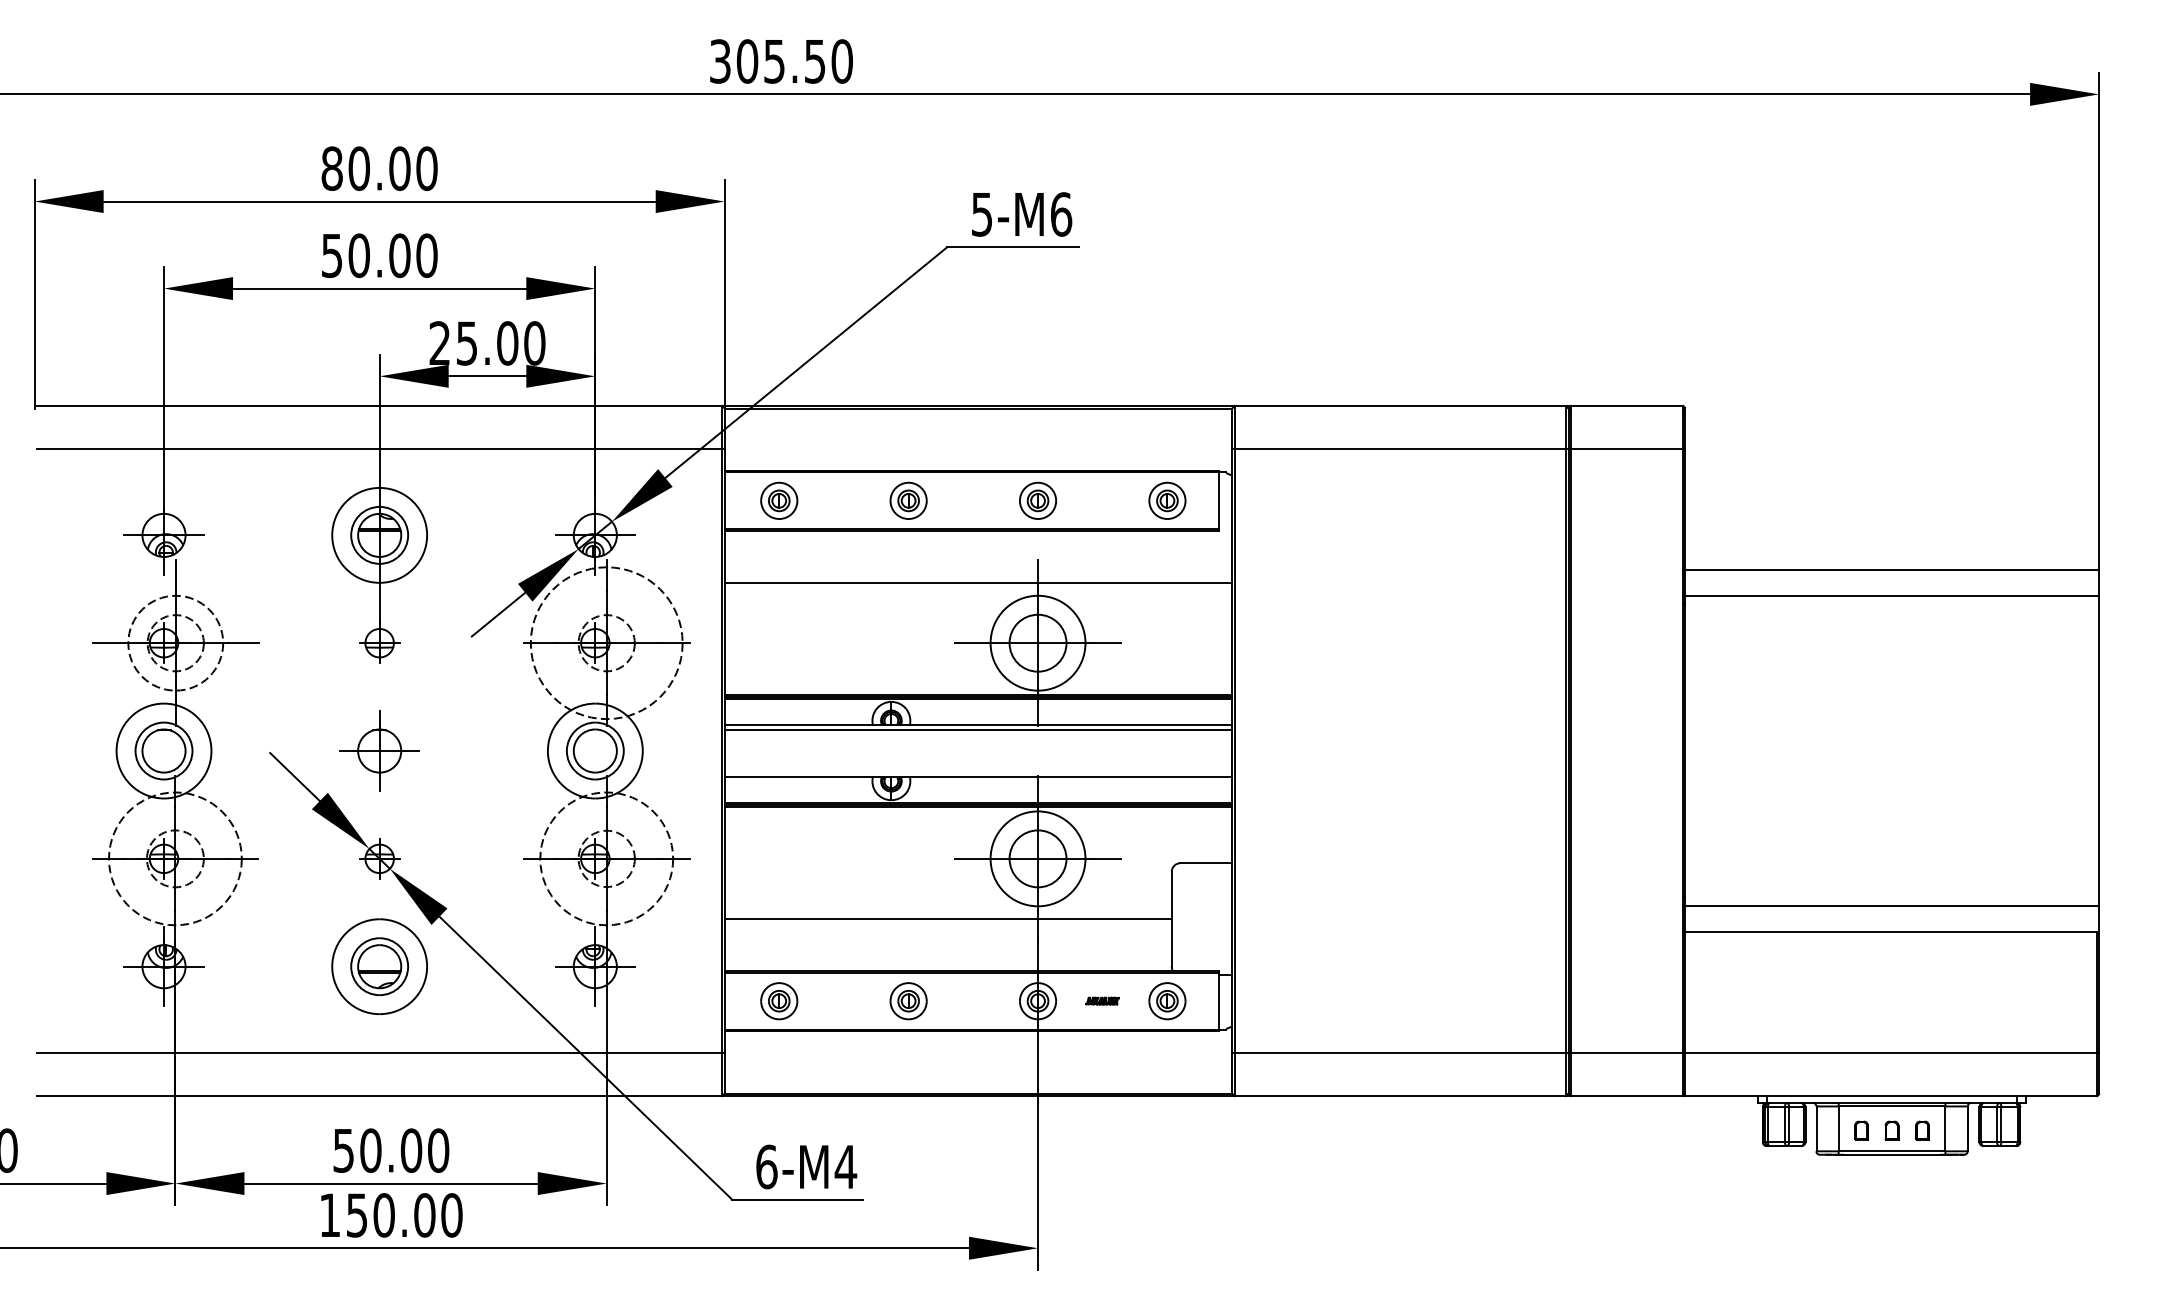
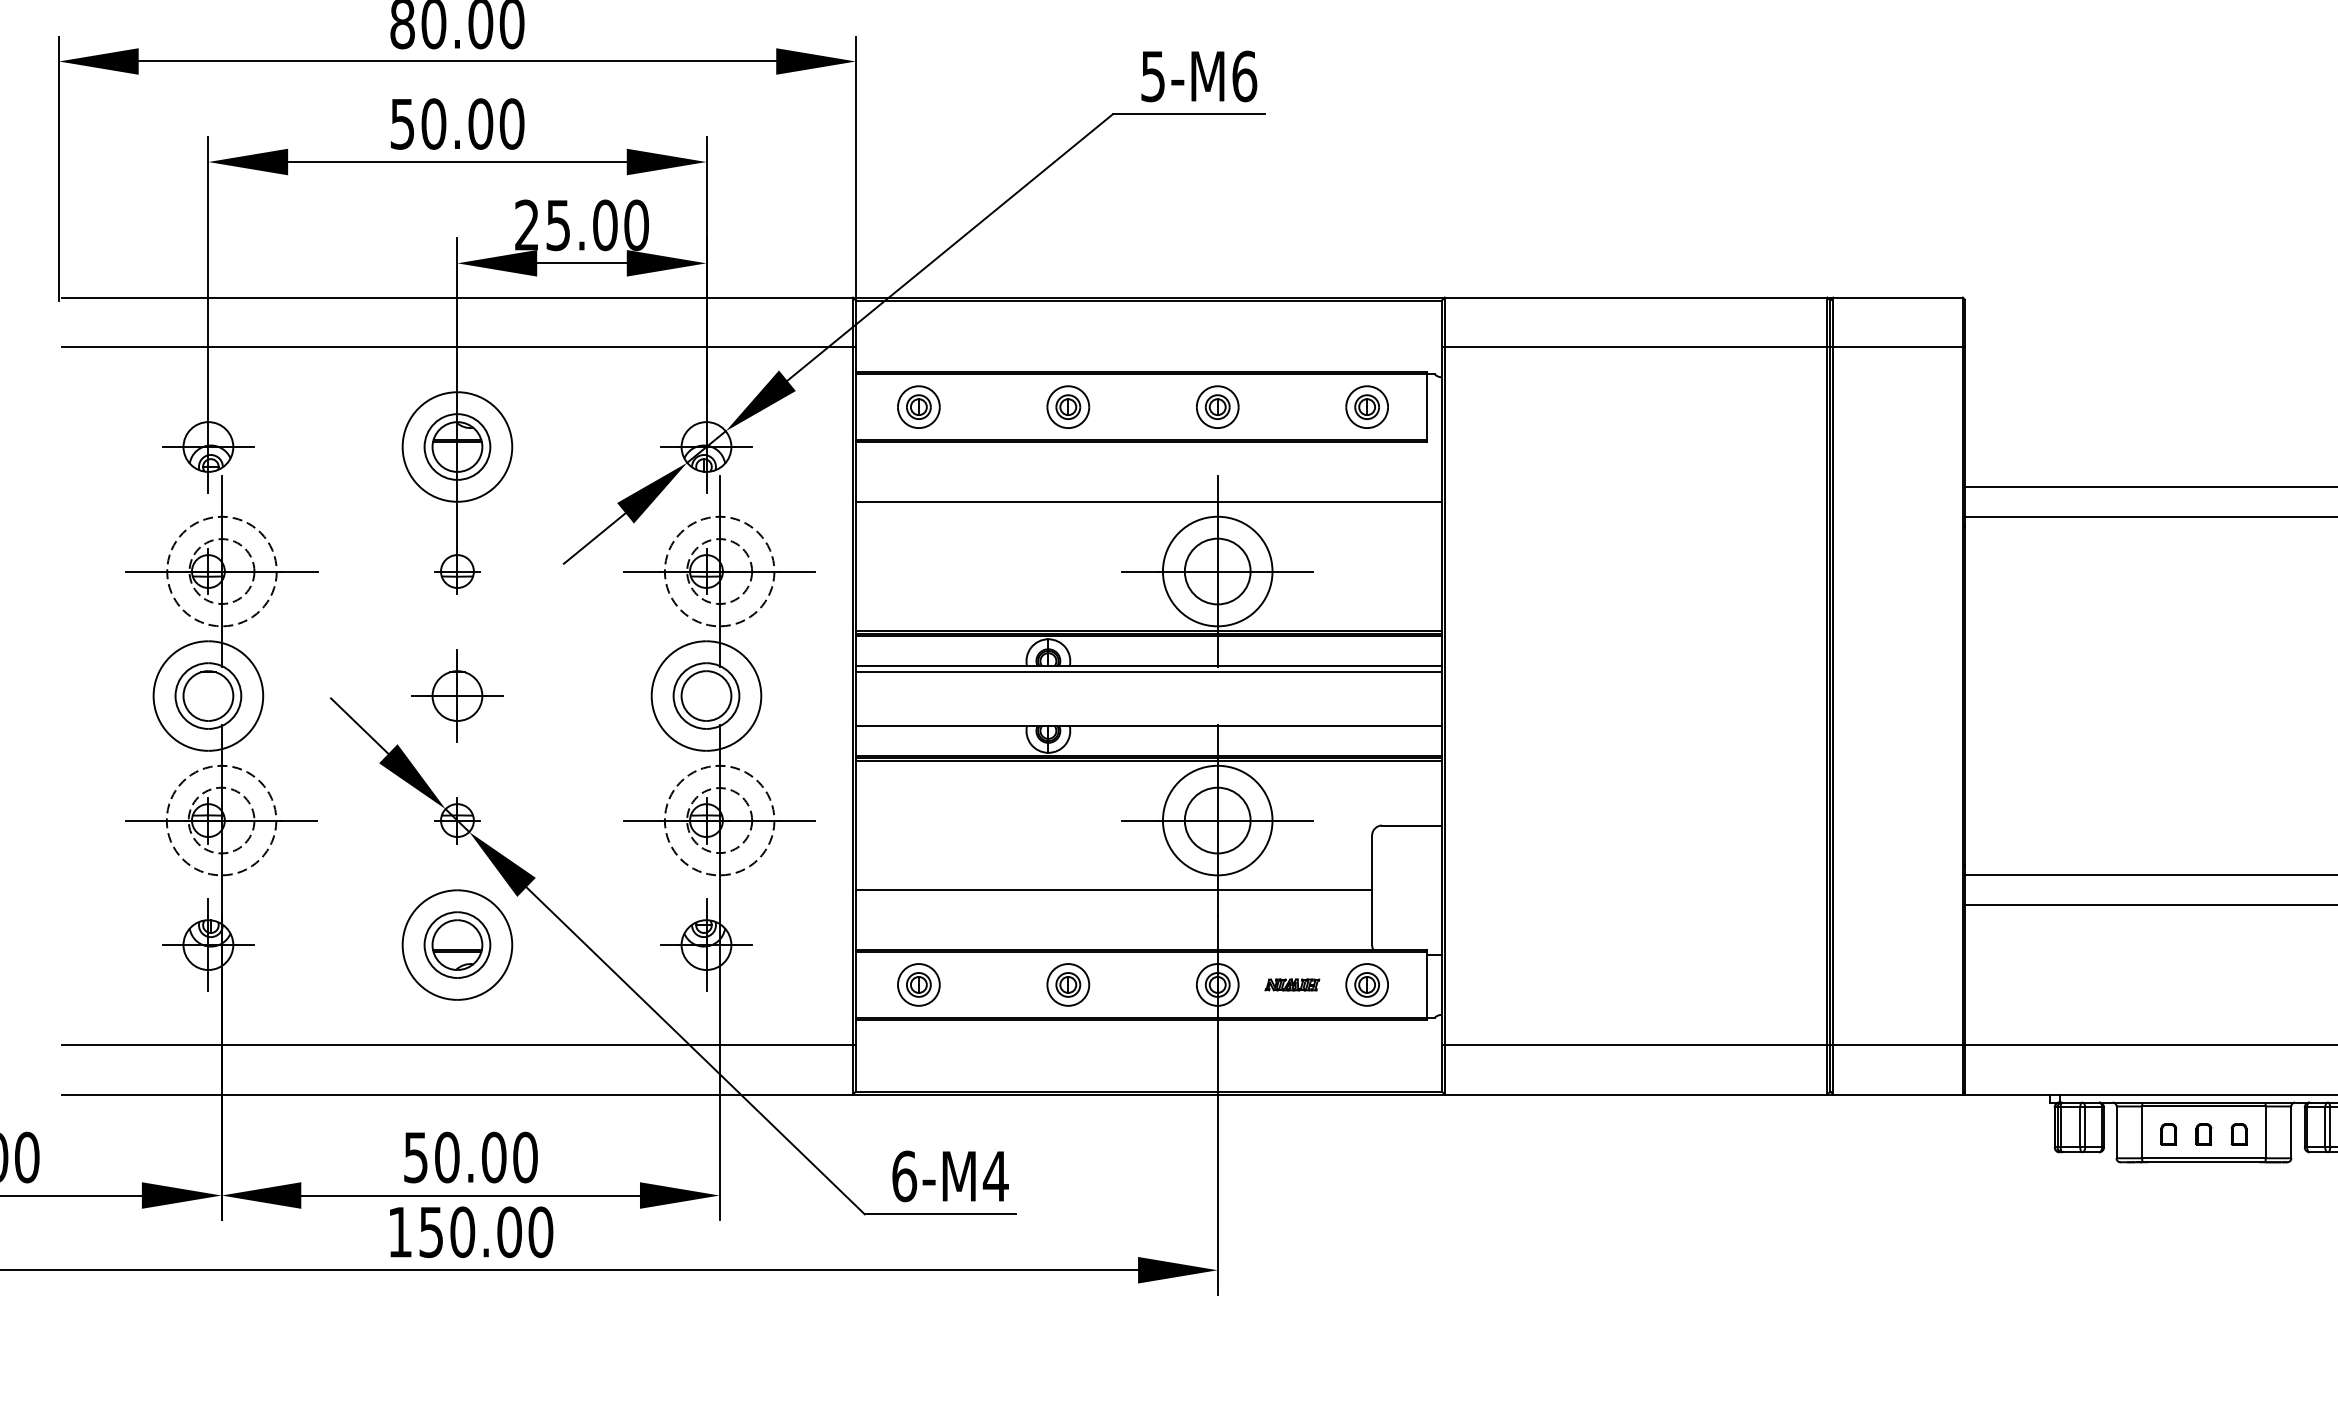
circle: (606, 642) -> (719, 570), size x0.62
circle: (174, 858) -> (220, 820), size x0.71
circle: (606, 858) -> (719, 820), size x0.71
part: (1102, 1000) -> (1292, 984), size x1.43

